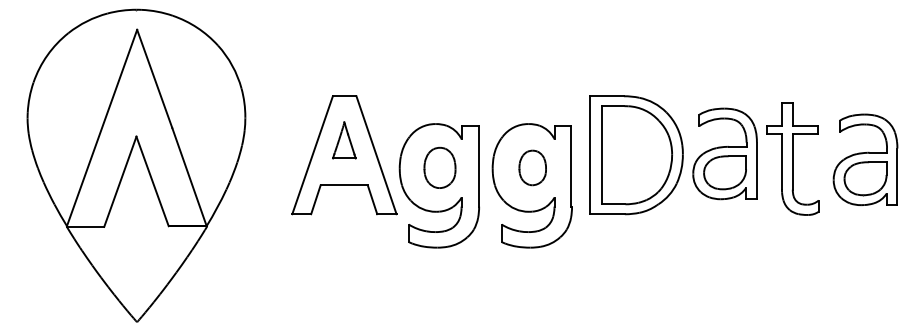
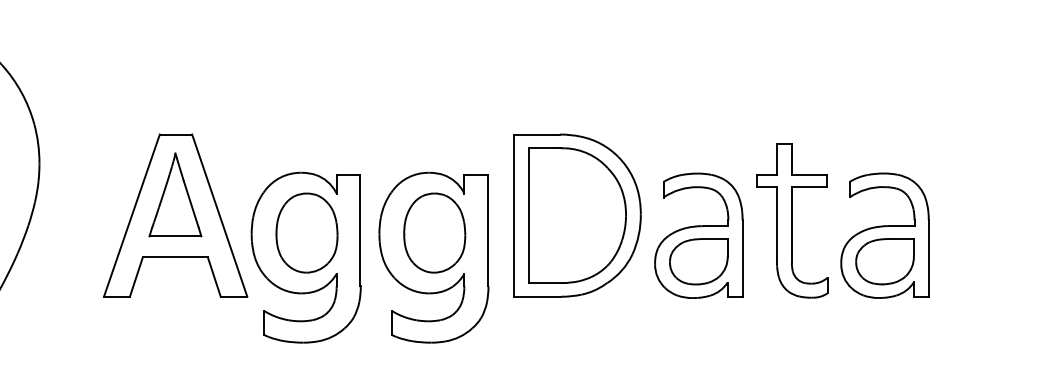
part: (344, 140) -> (175, 195), size x1.67
part: (724, 153) -> (698, 235), moved
part: (865, 159) -> (884, 235), moved
part: (439, 167) -> (306, 232), size x1.43
part: (532, 167) -> (434, 232), size x1.67

